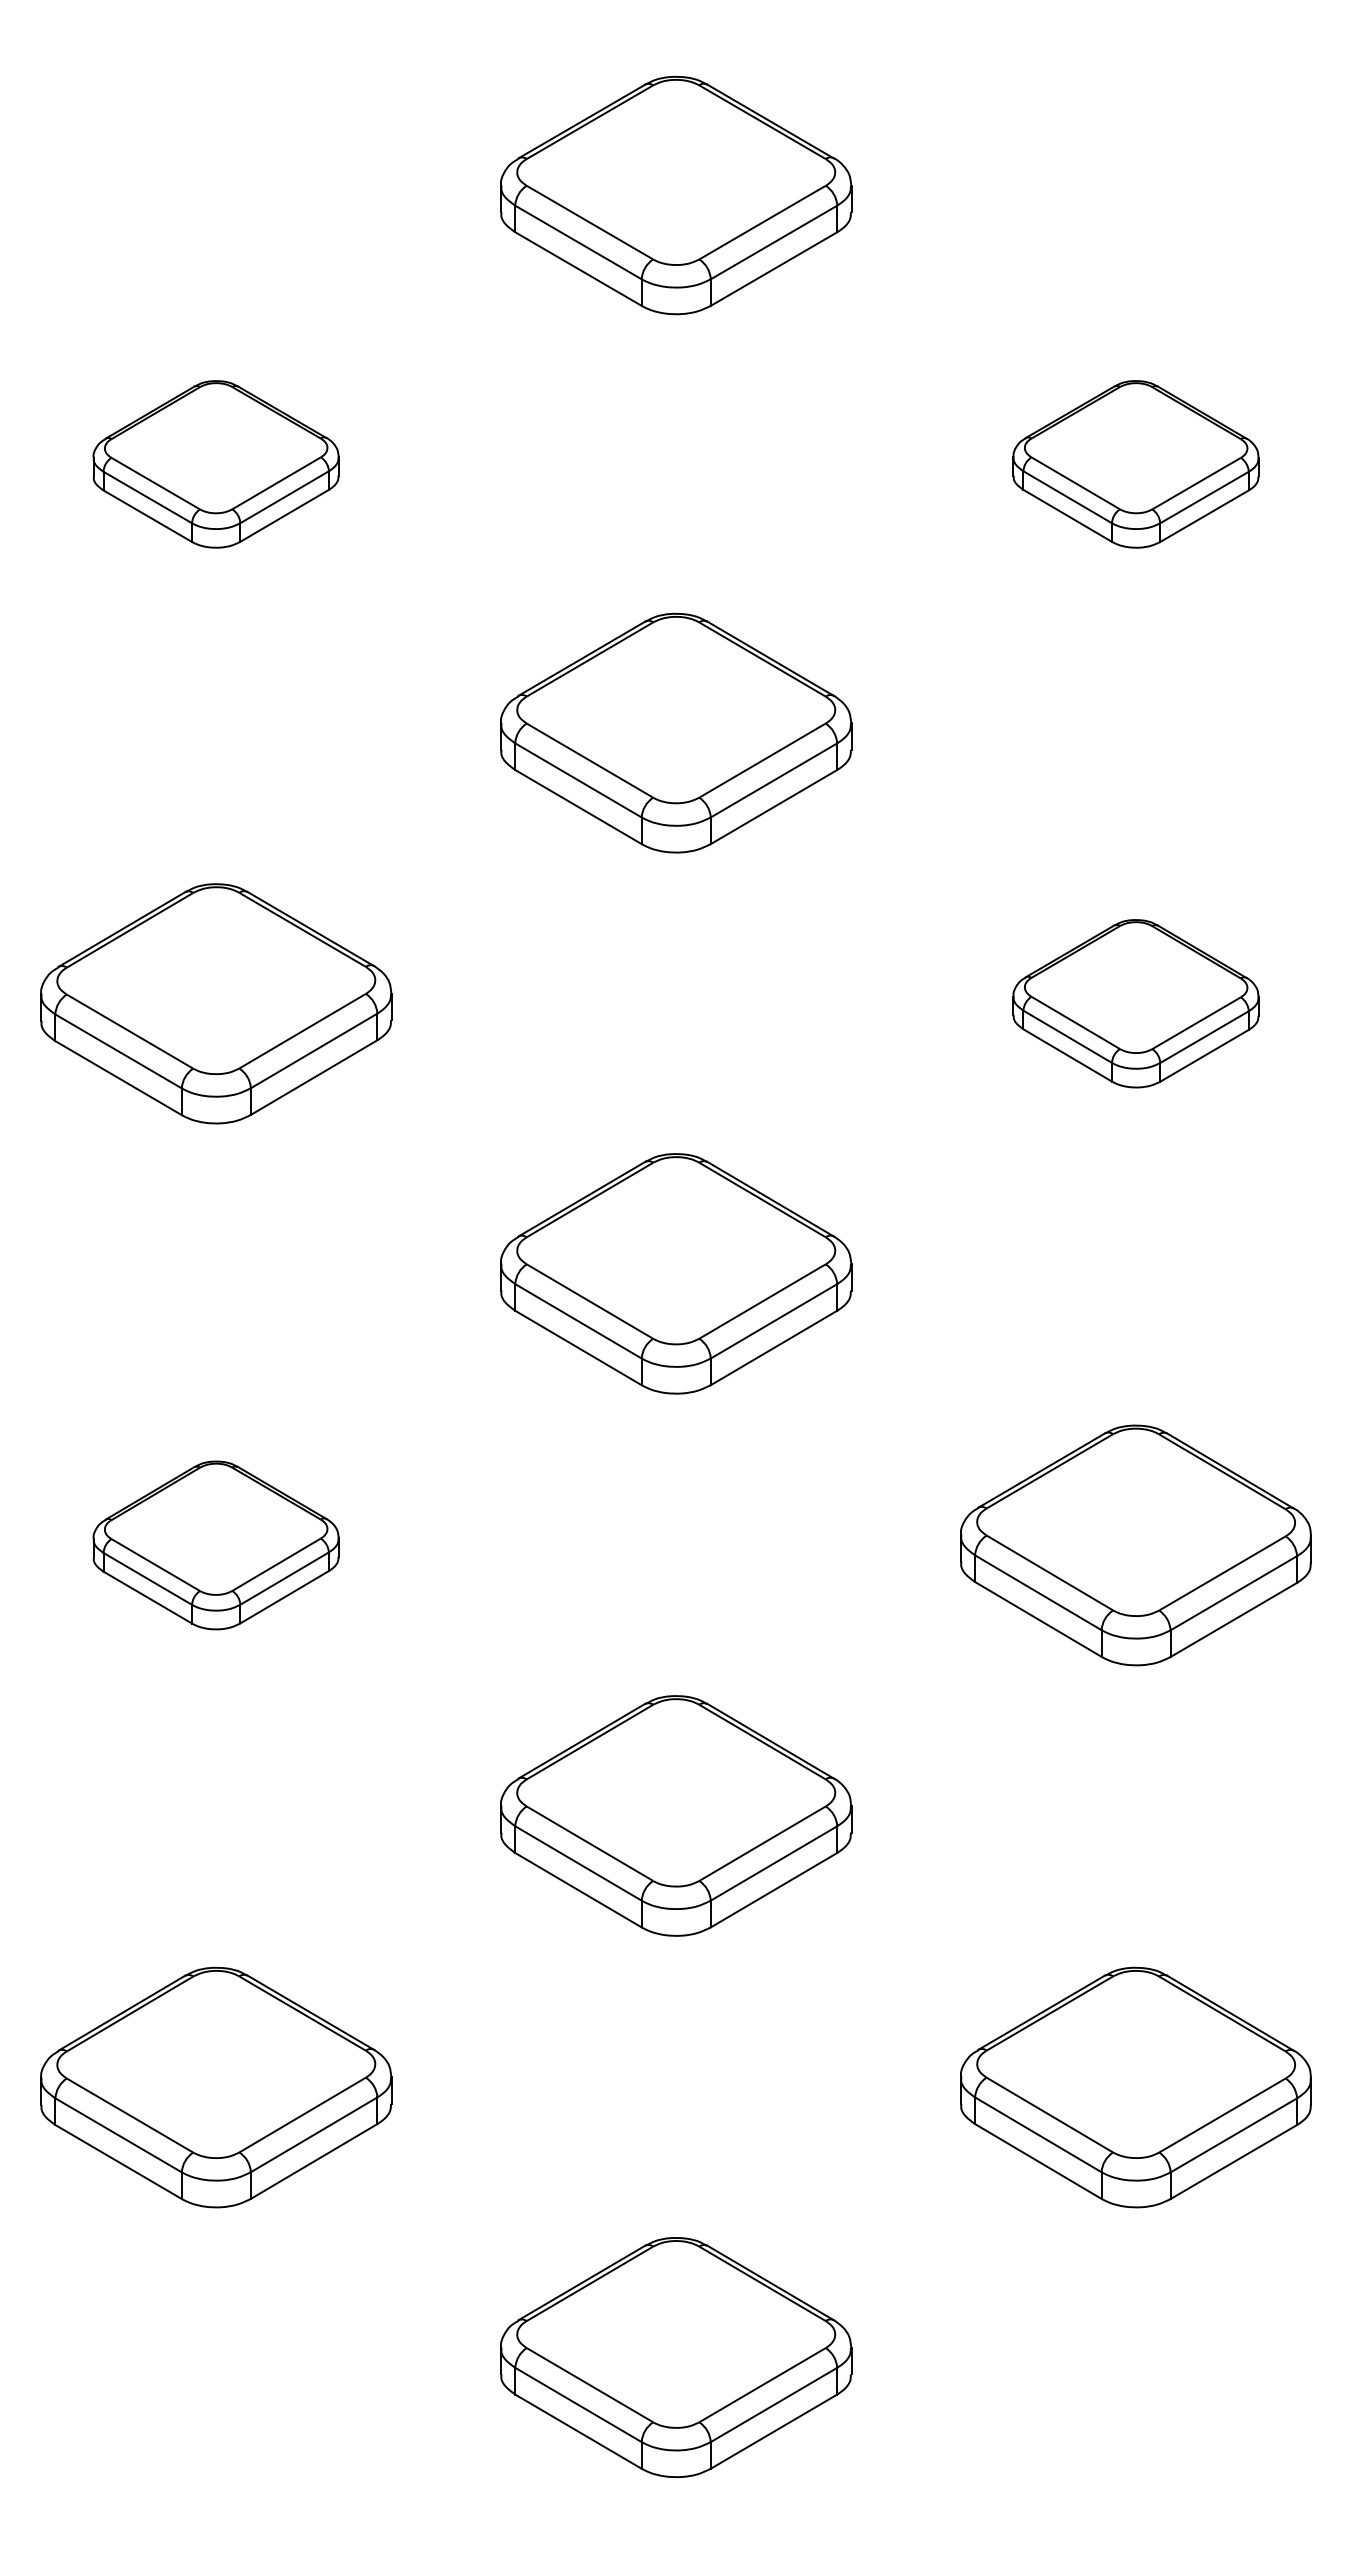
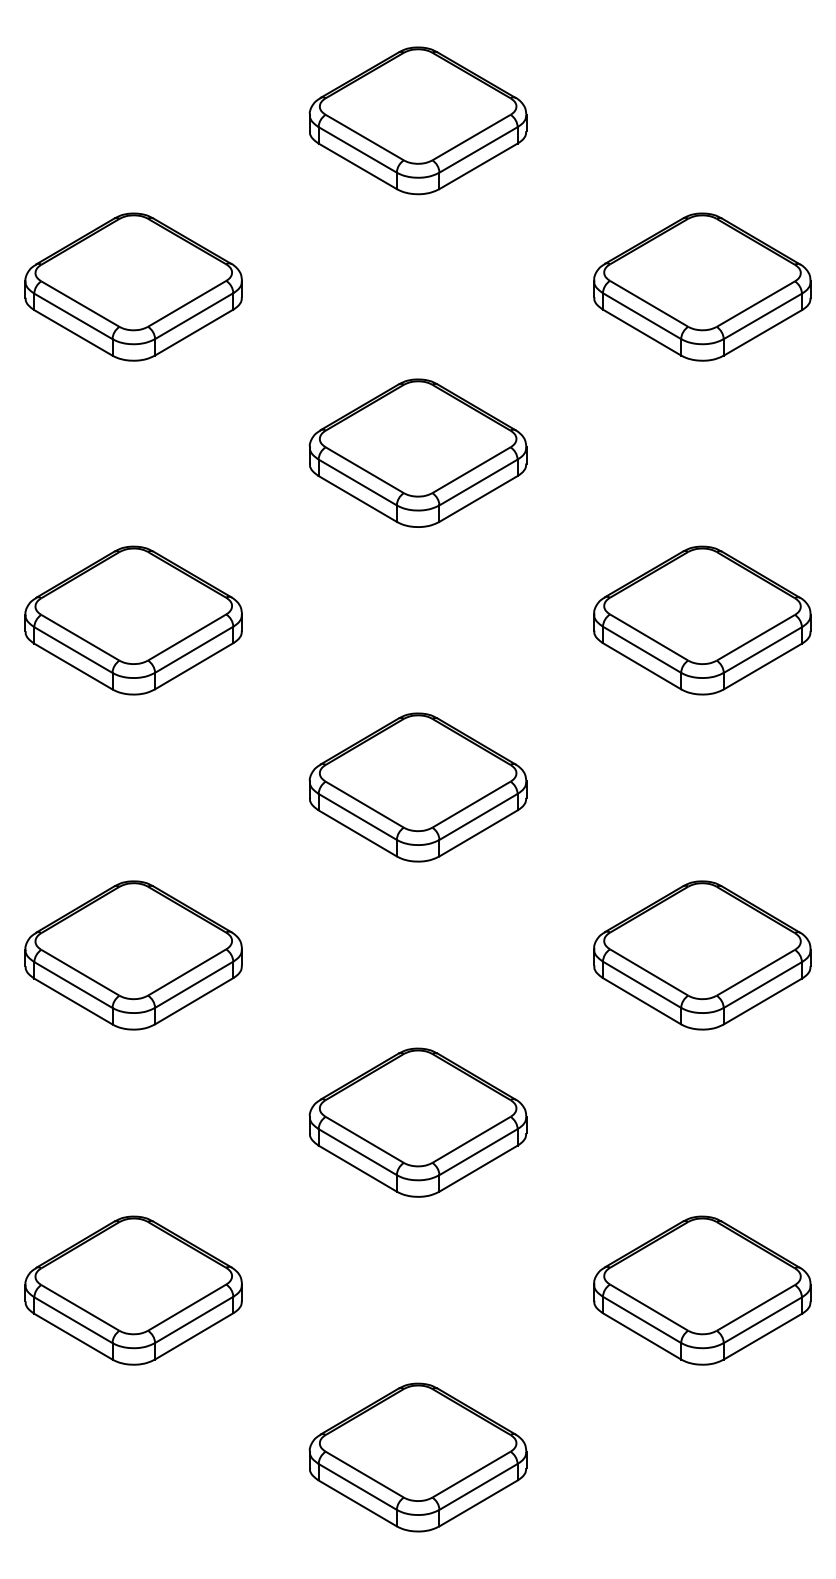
part: (215, 463) -> (133, 286), size x1.43
part: (1136, 463) -> (702, 286), size x1.43
part: (1136, 1003) -> (702, 620), size x1.43
part: (215, 1545) -> (133, 955), size x1.43

